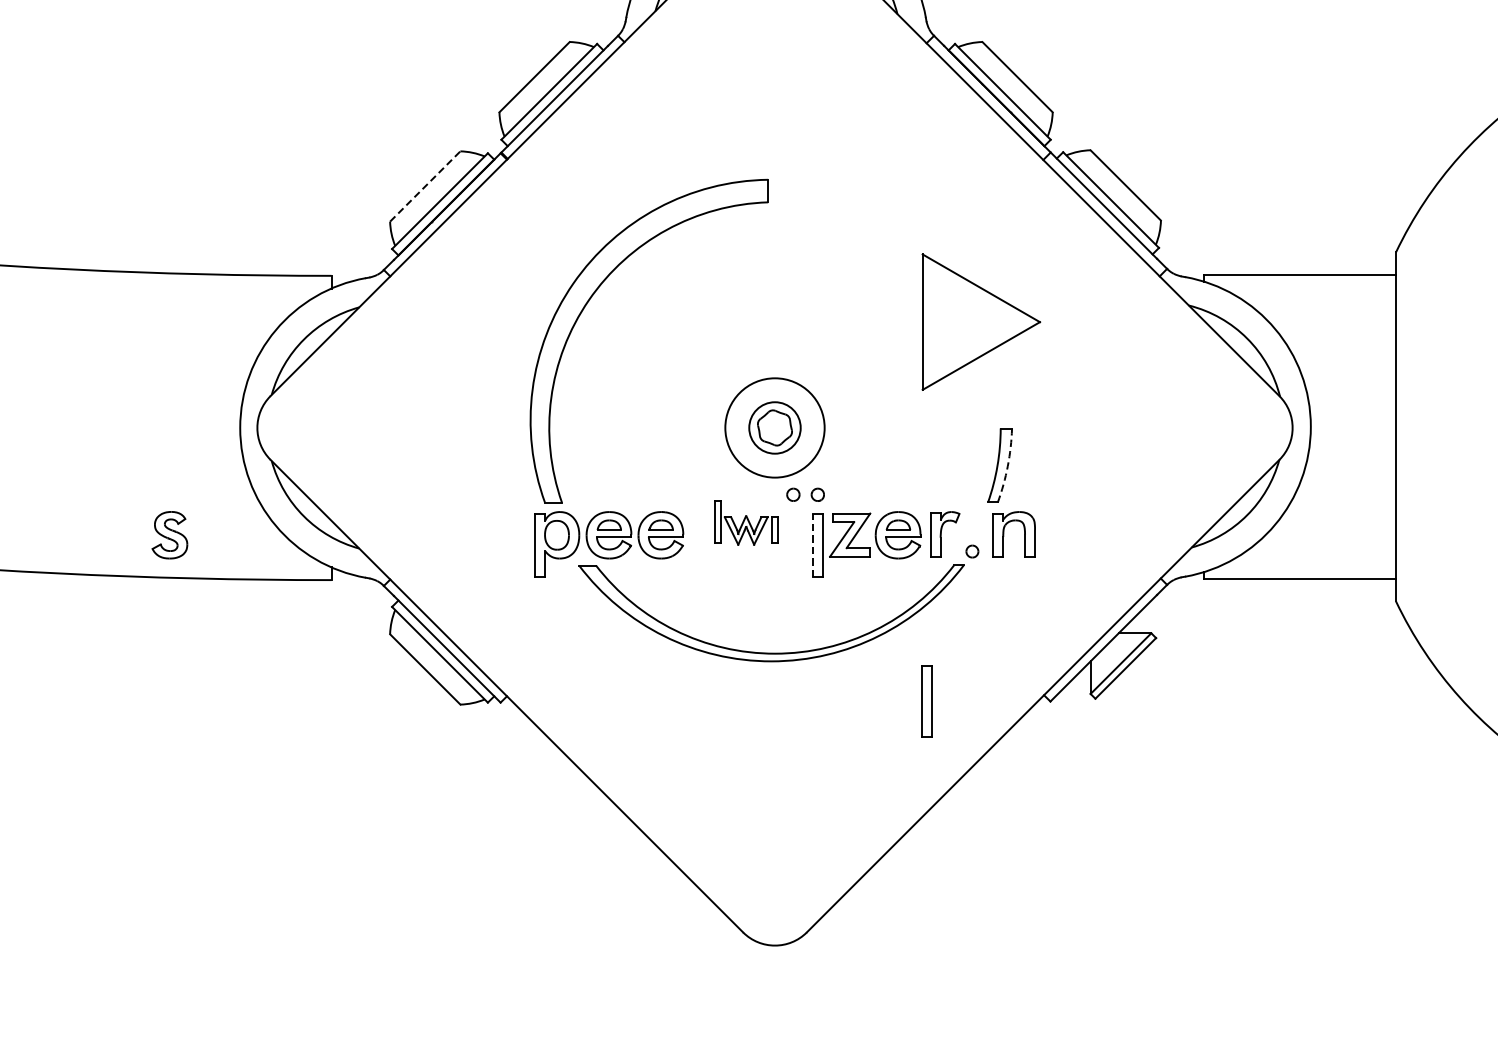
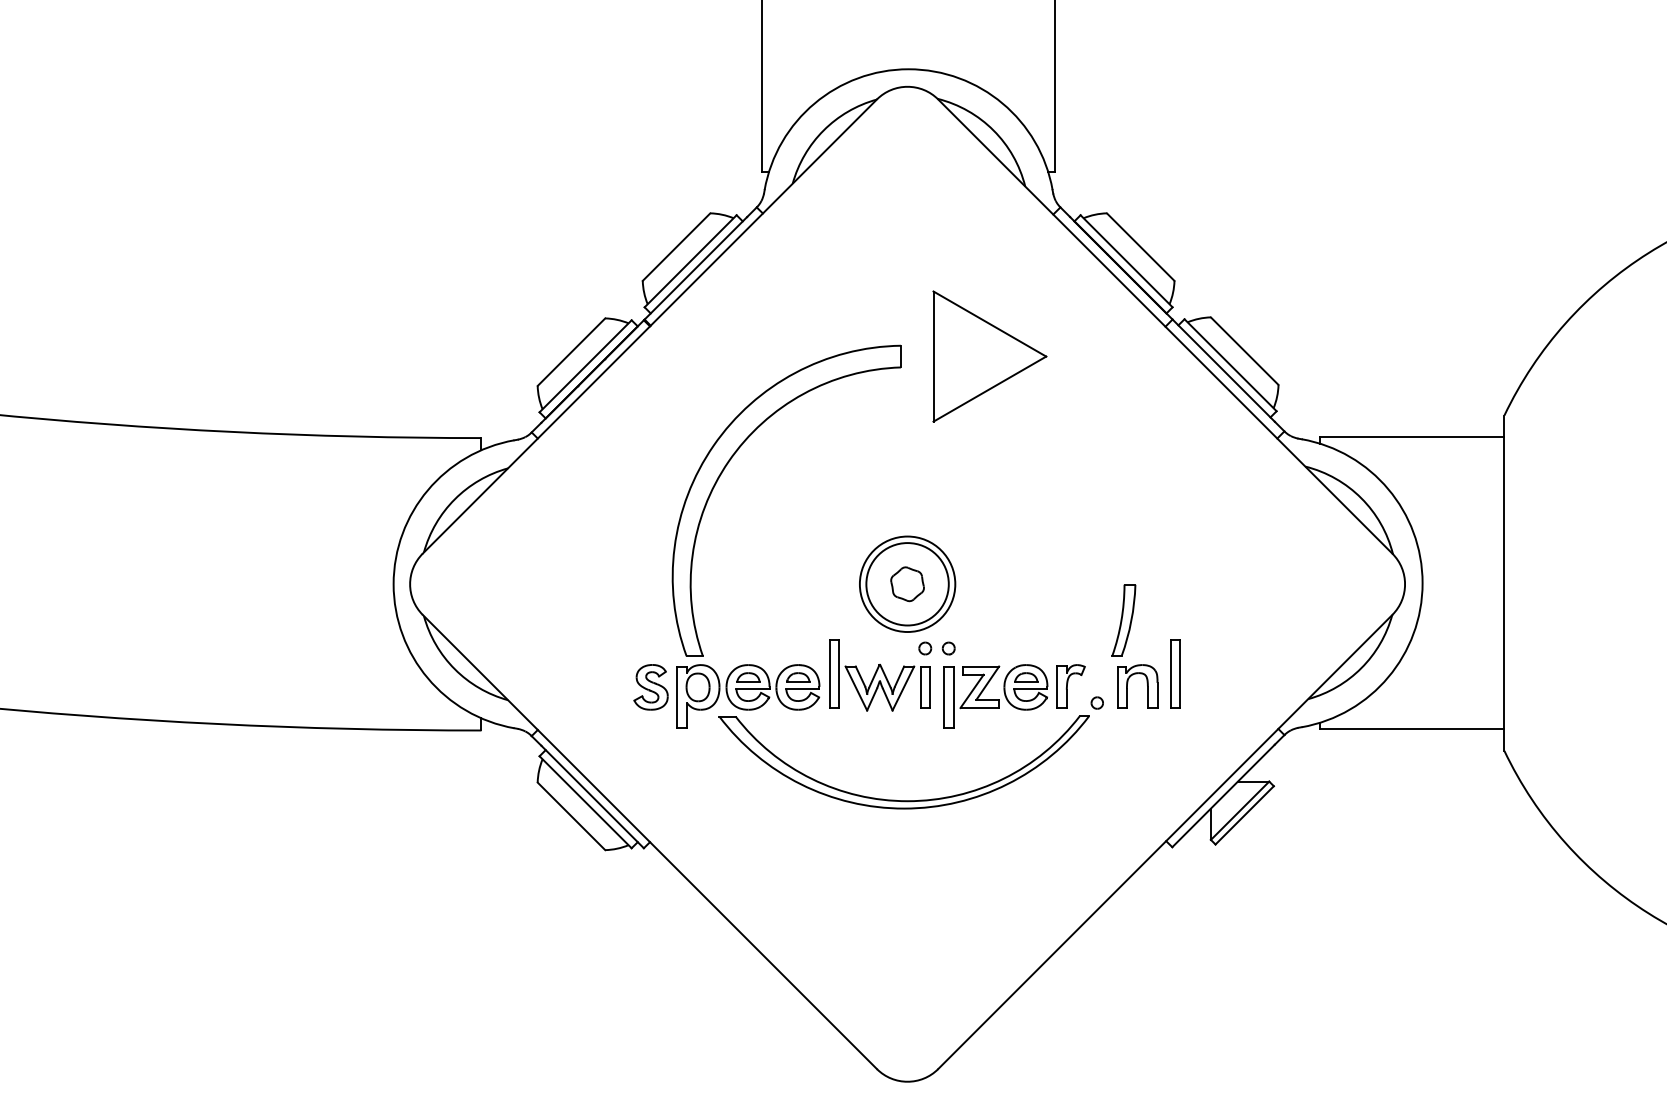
line: (425, 186) -> (571, 352), dashed -> solid
part: (980, 322) -> (989, 356), moved
circle: (774, 428) -> (907, 584), size x1.67
arc: (1007, 465) -> (1131, 620), dashed -> solid
part: (745, 522) -> (879, 675), size x1.67
part: (169, 535) -> (650, 687), moved
line: (813, 545) -> (944, 697), dashed -> solid
part: (926, 700) -> (1175, 673), moved

